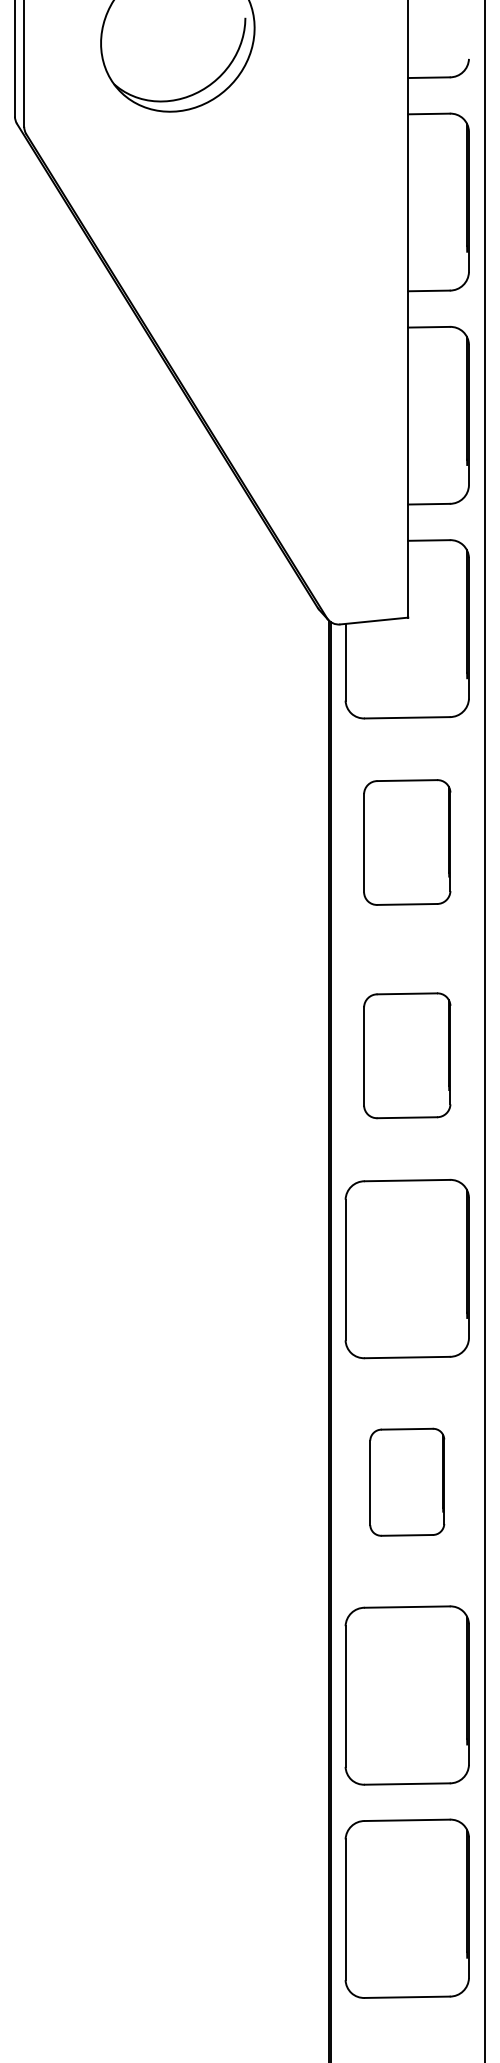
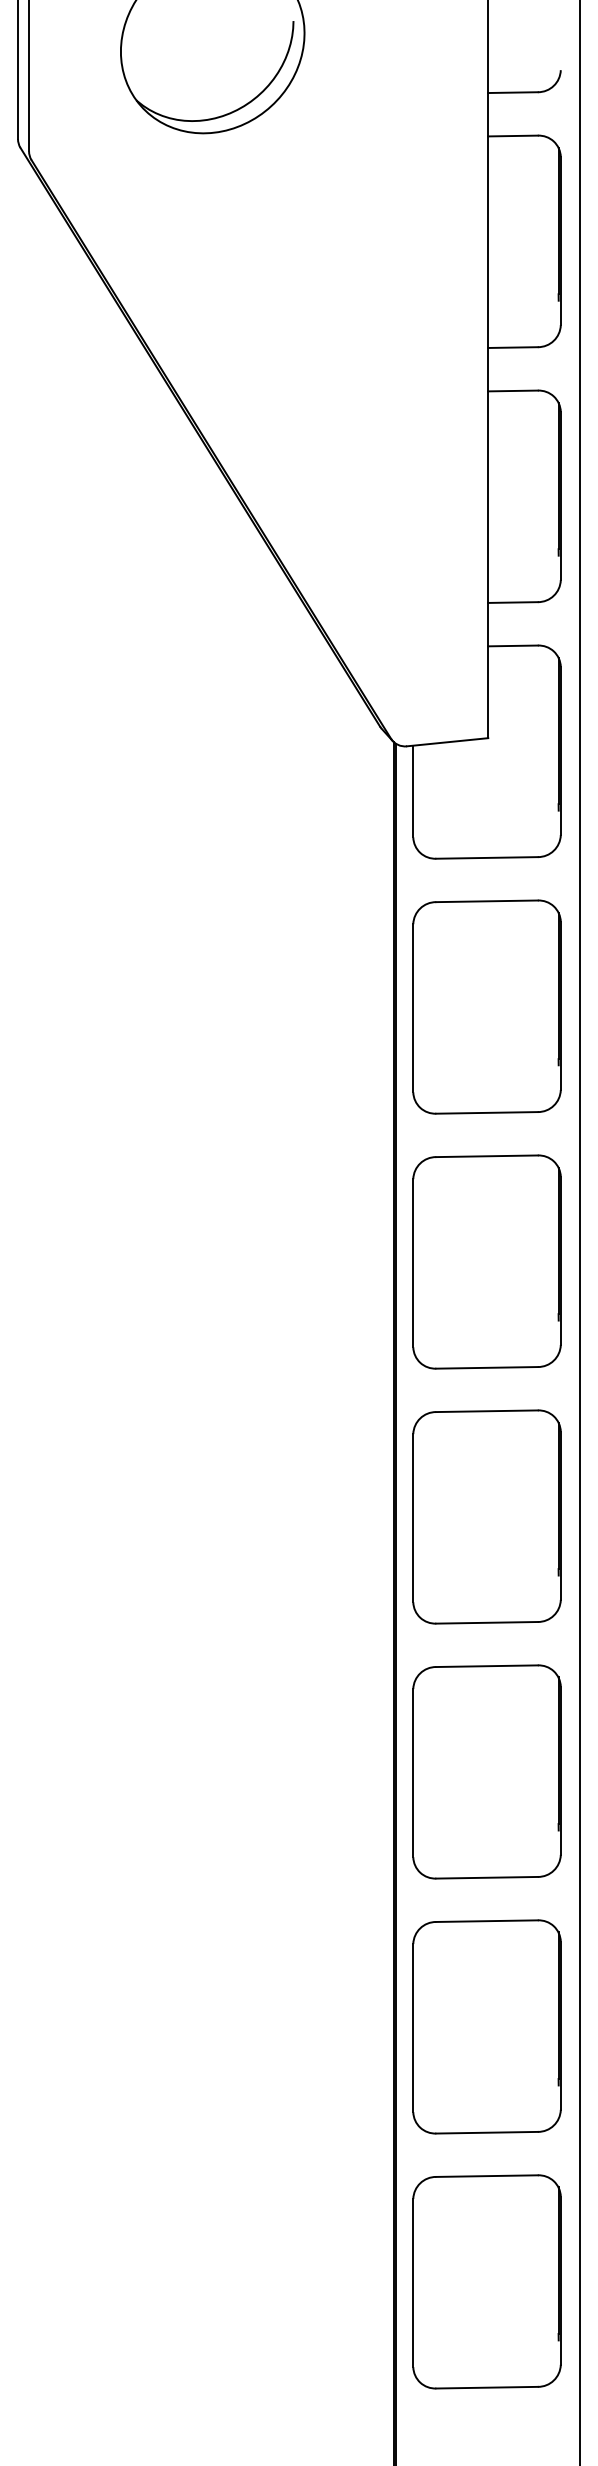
part: (406, 842) -> (486, 1006), size x1.43
part: (406, 1055) -> (486, 1261), size x1.43
part: (406, 1481) -> (486, 1771), size x1.67

